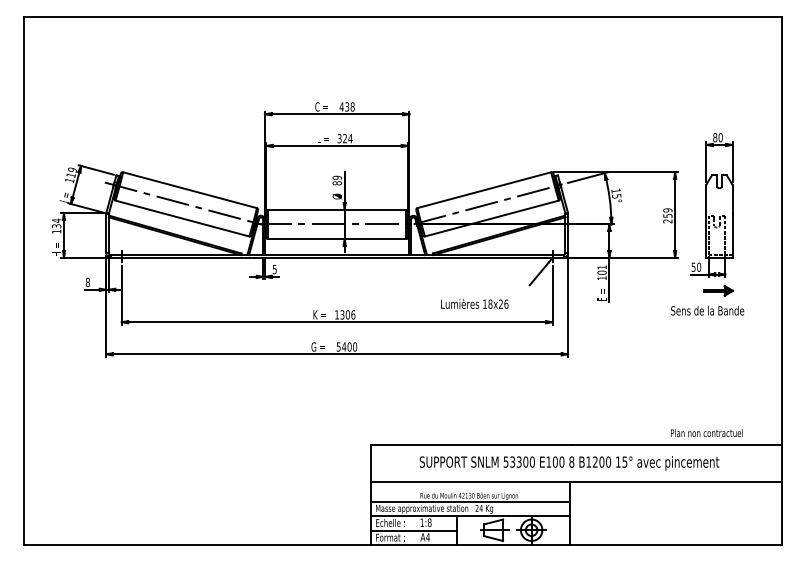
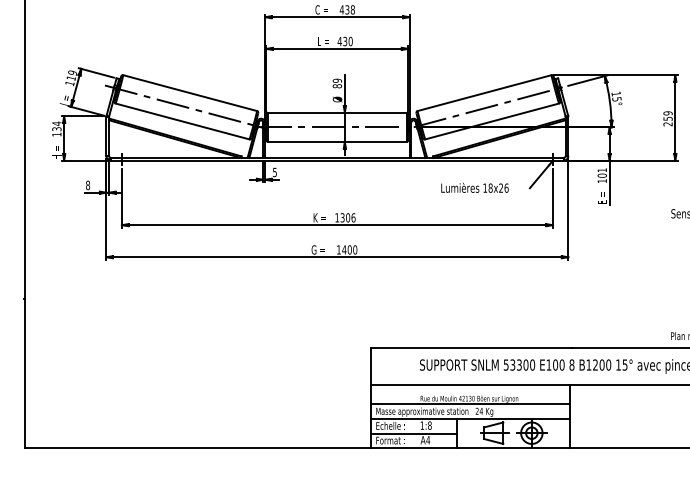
text: (344, 138) -> (344, 41), 324 -> 430
text: (474, 303) -> (474, 187), moved
text: (338, 346) -> (338, 249), 5400 -> 1400

